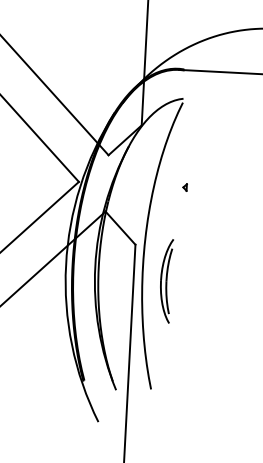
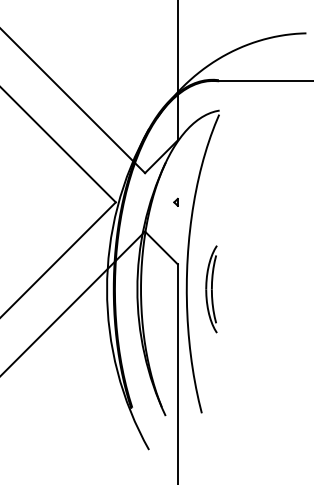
part: (184, 186) -> (175, 201), moved
part: (166, 281) -> (211, 289), moved

